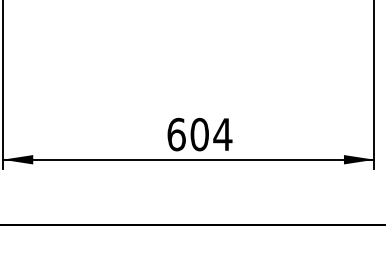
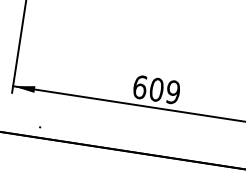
text: (222, 134) -> (172, 92), 604 -> 609

